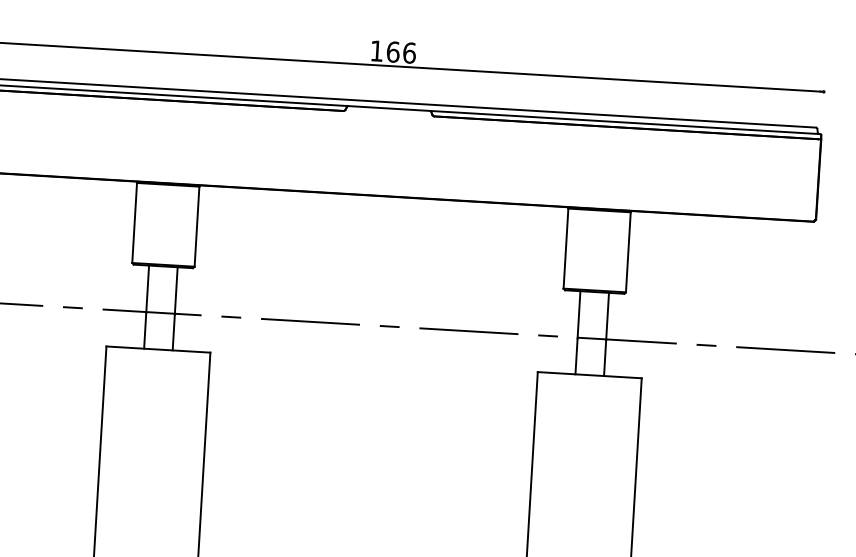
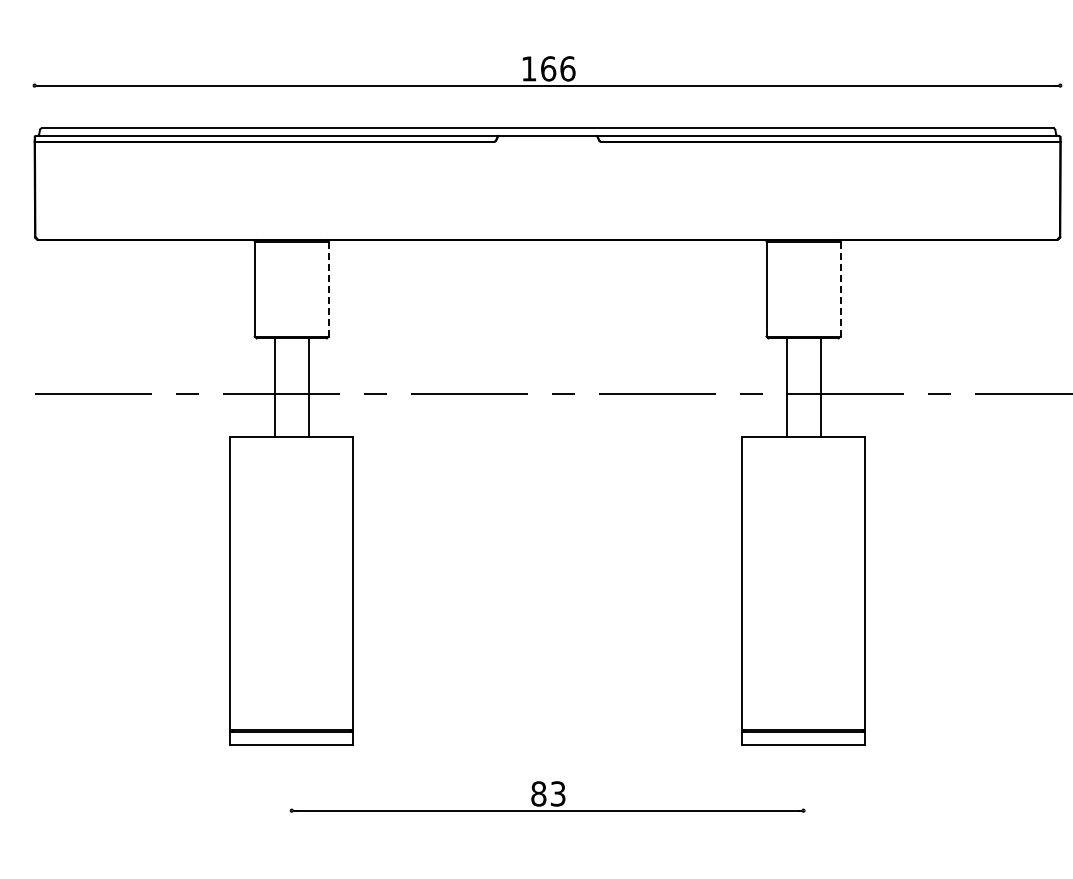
line: (196, 226) -> (328, 288), solid -> dashed
line: (628, 251) -> (840, 288), solid -> dashed

